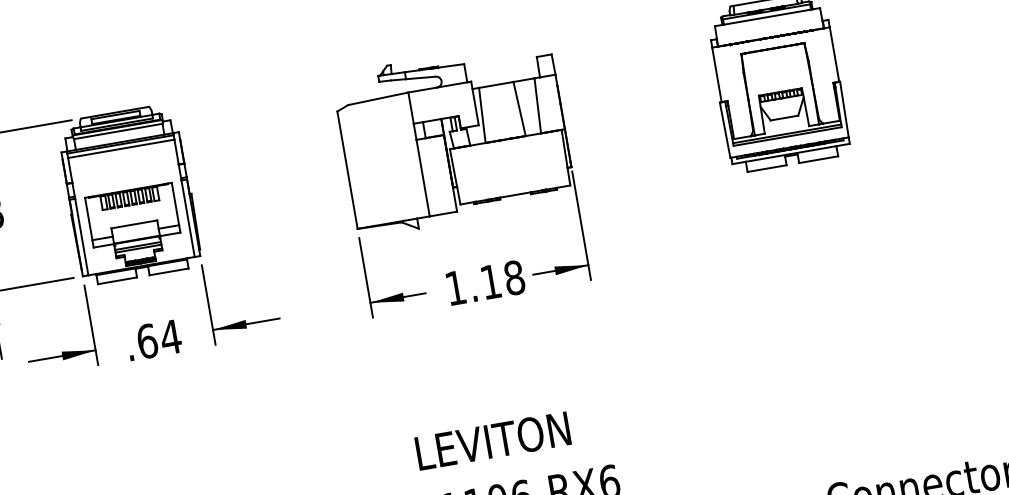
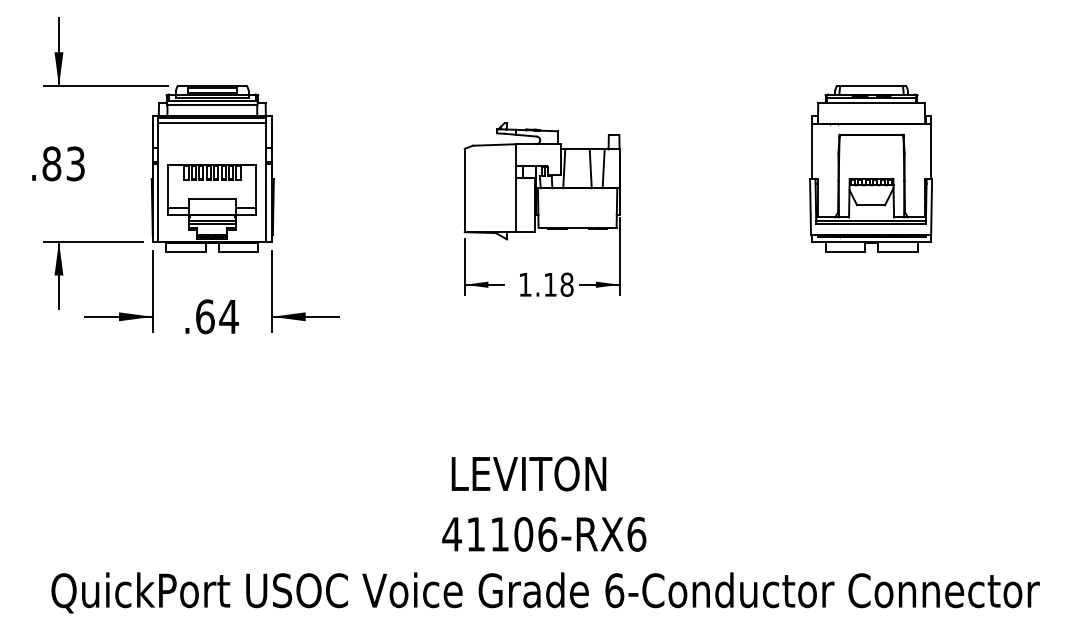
part: (460, 178) -> (541, 209), size x0.7

